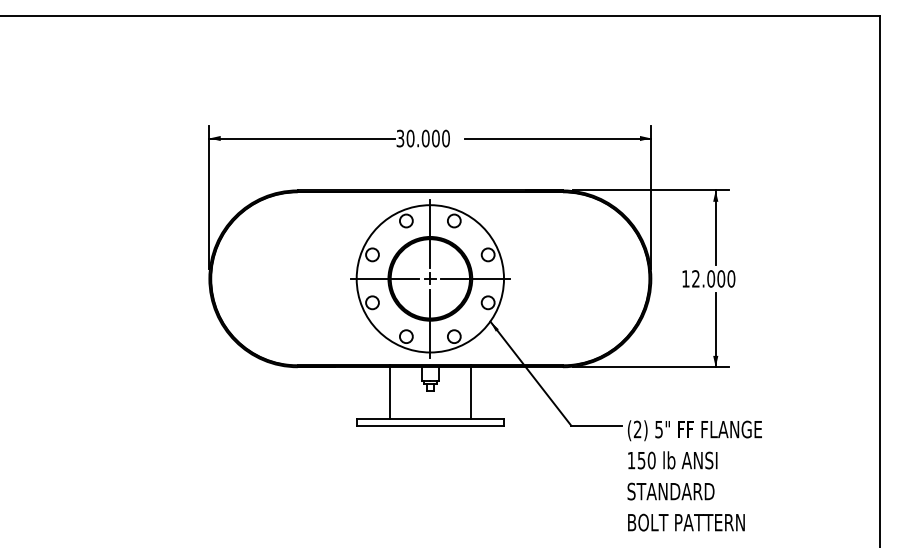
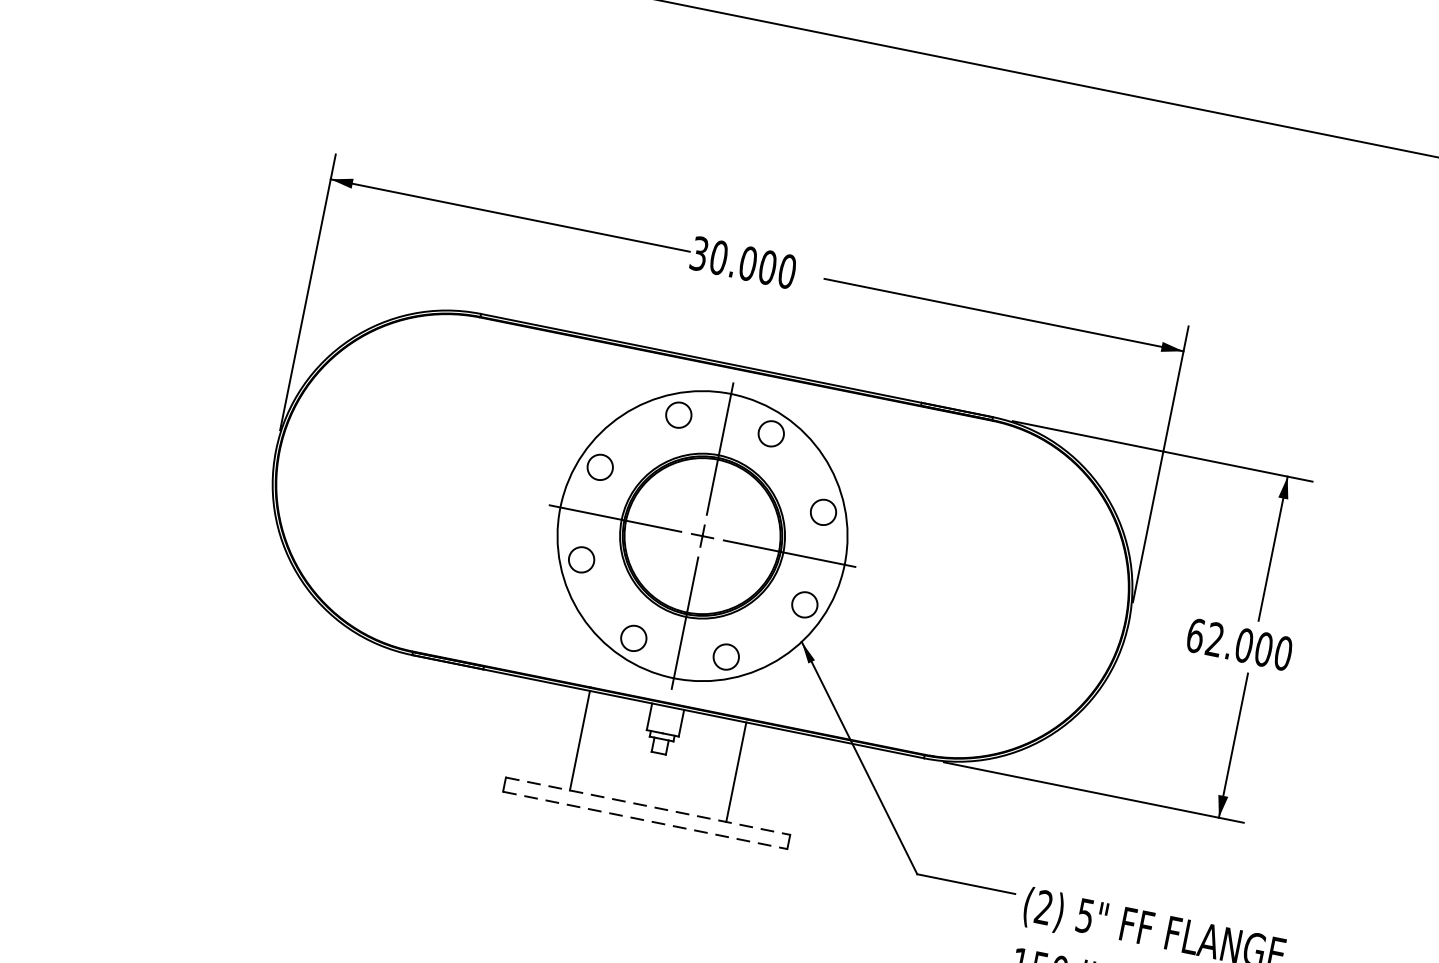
text: (685, 278) -> (1195, 634), 12.000 -> 62.000
line: (430, 418) -> (648, 805), solid -> dashed
line: (430, 426) -> (645, 821), solid -> dashed

